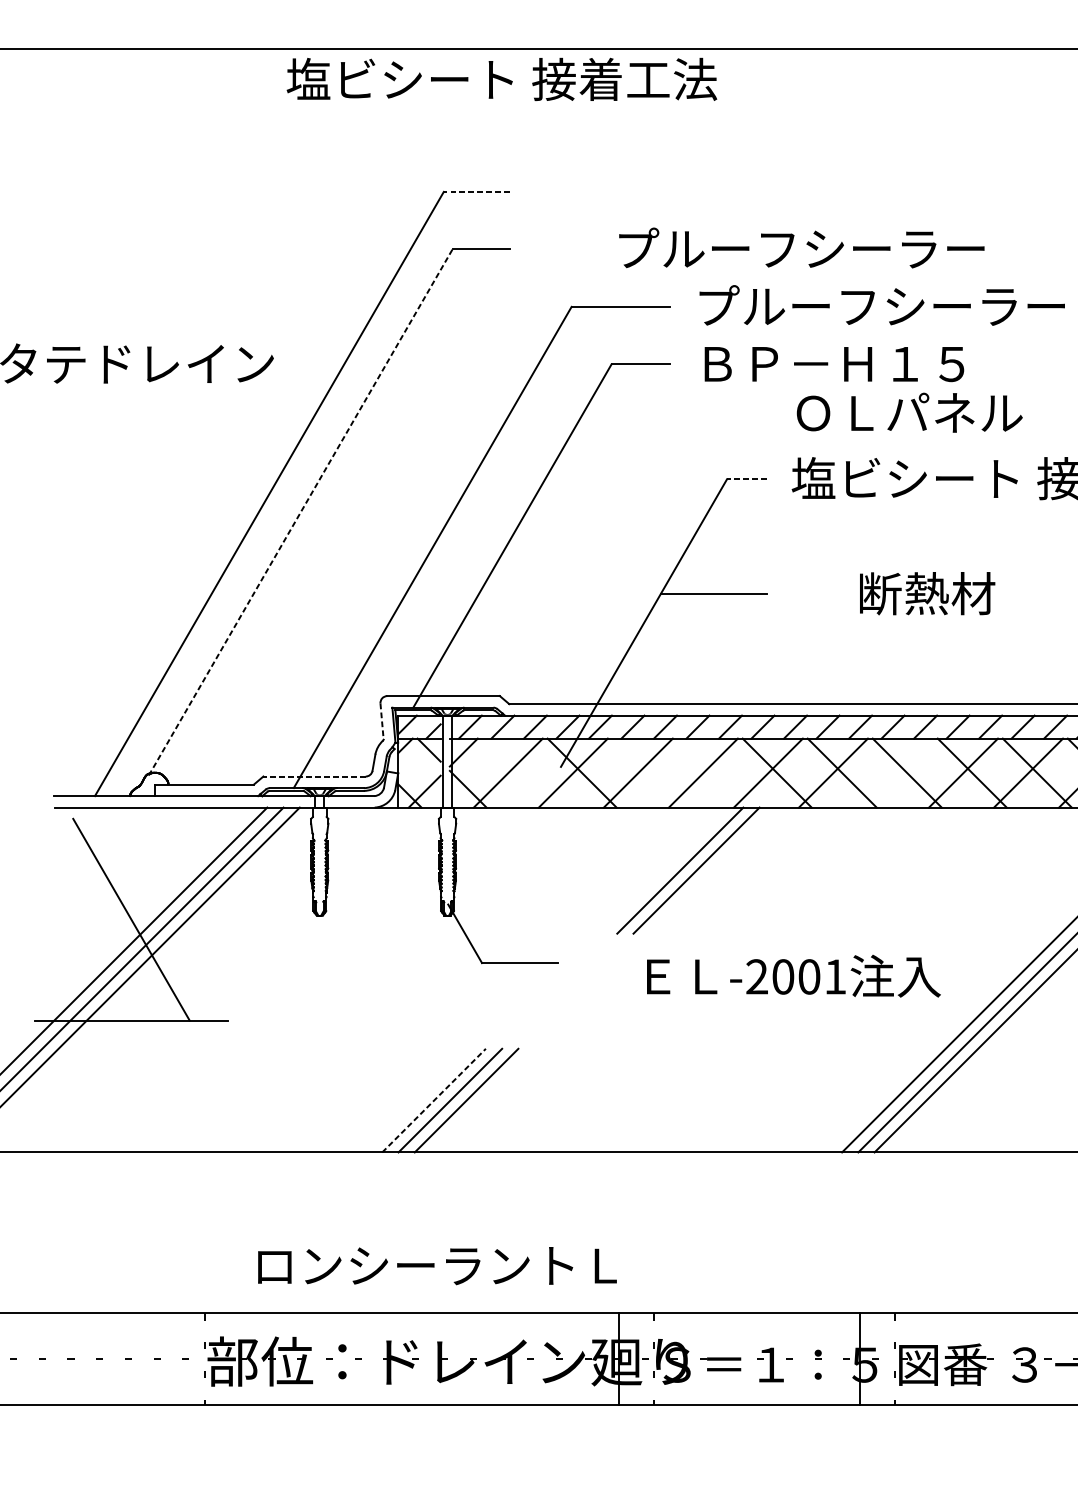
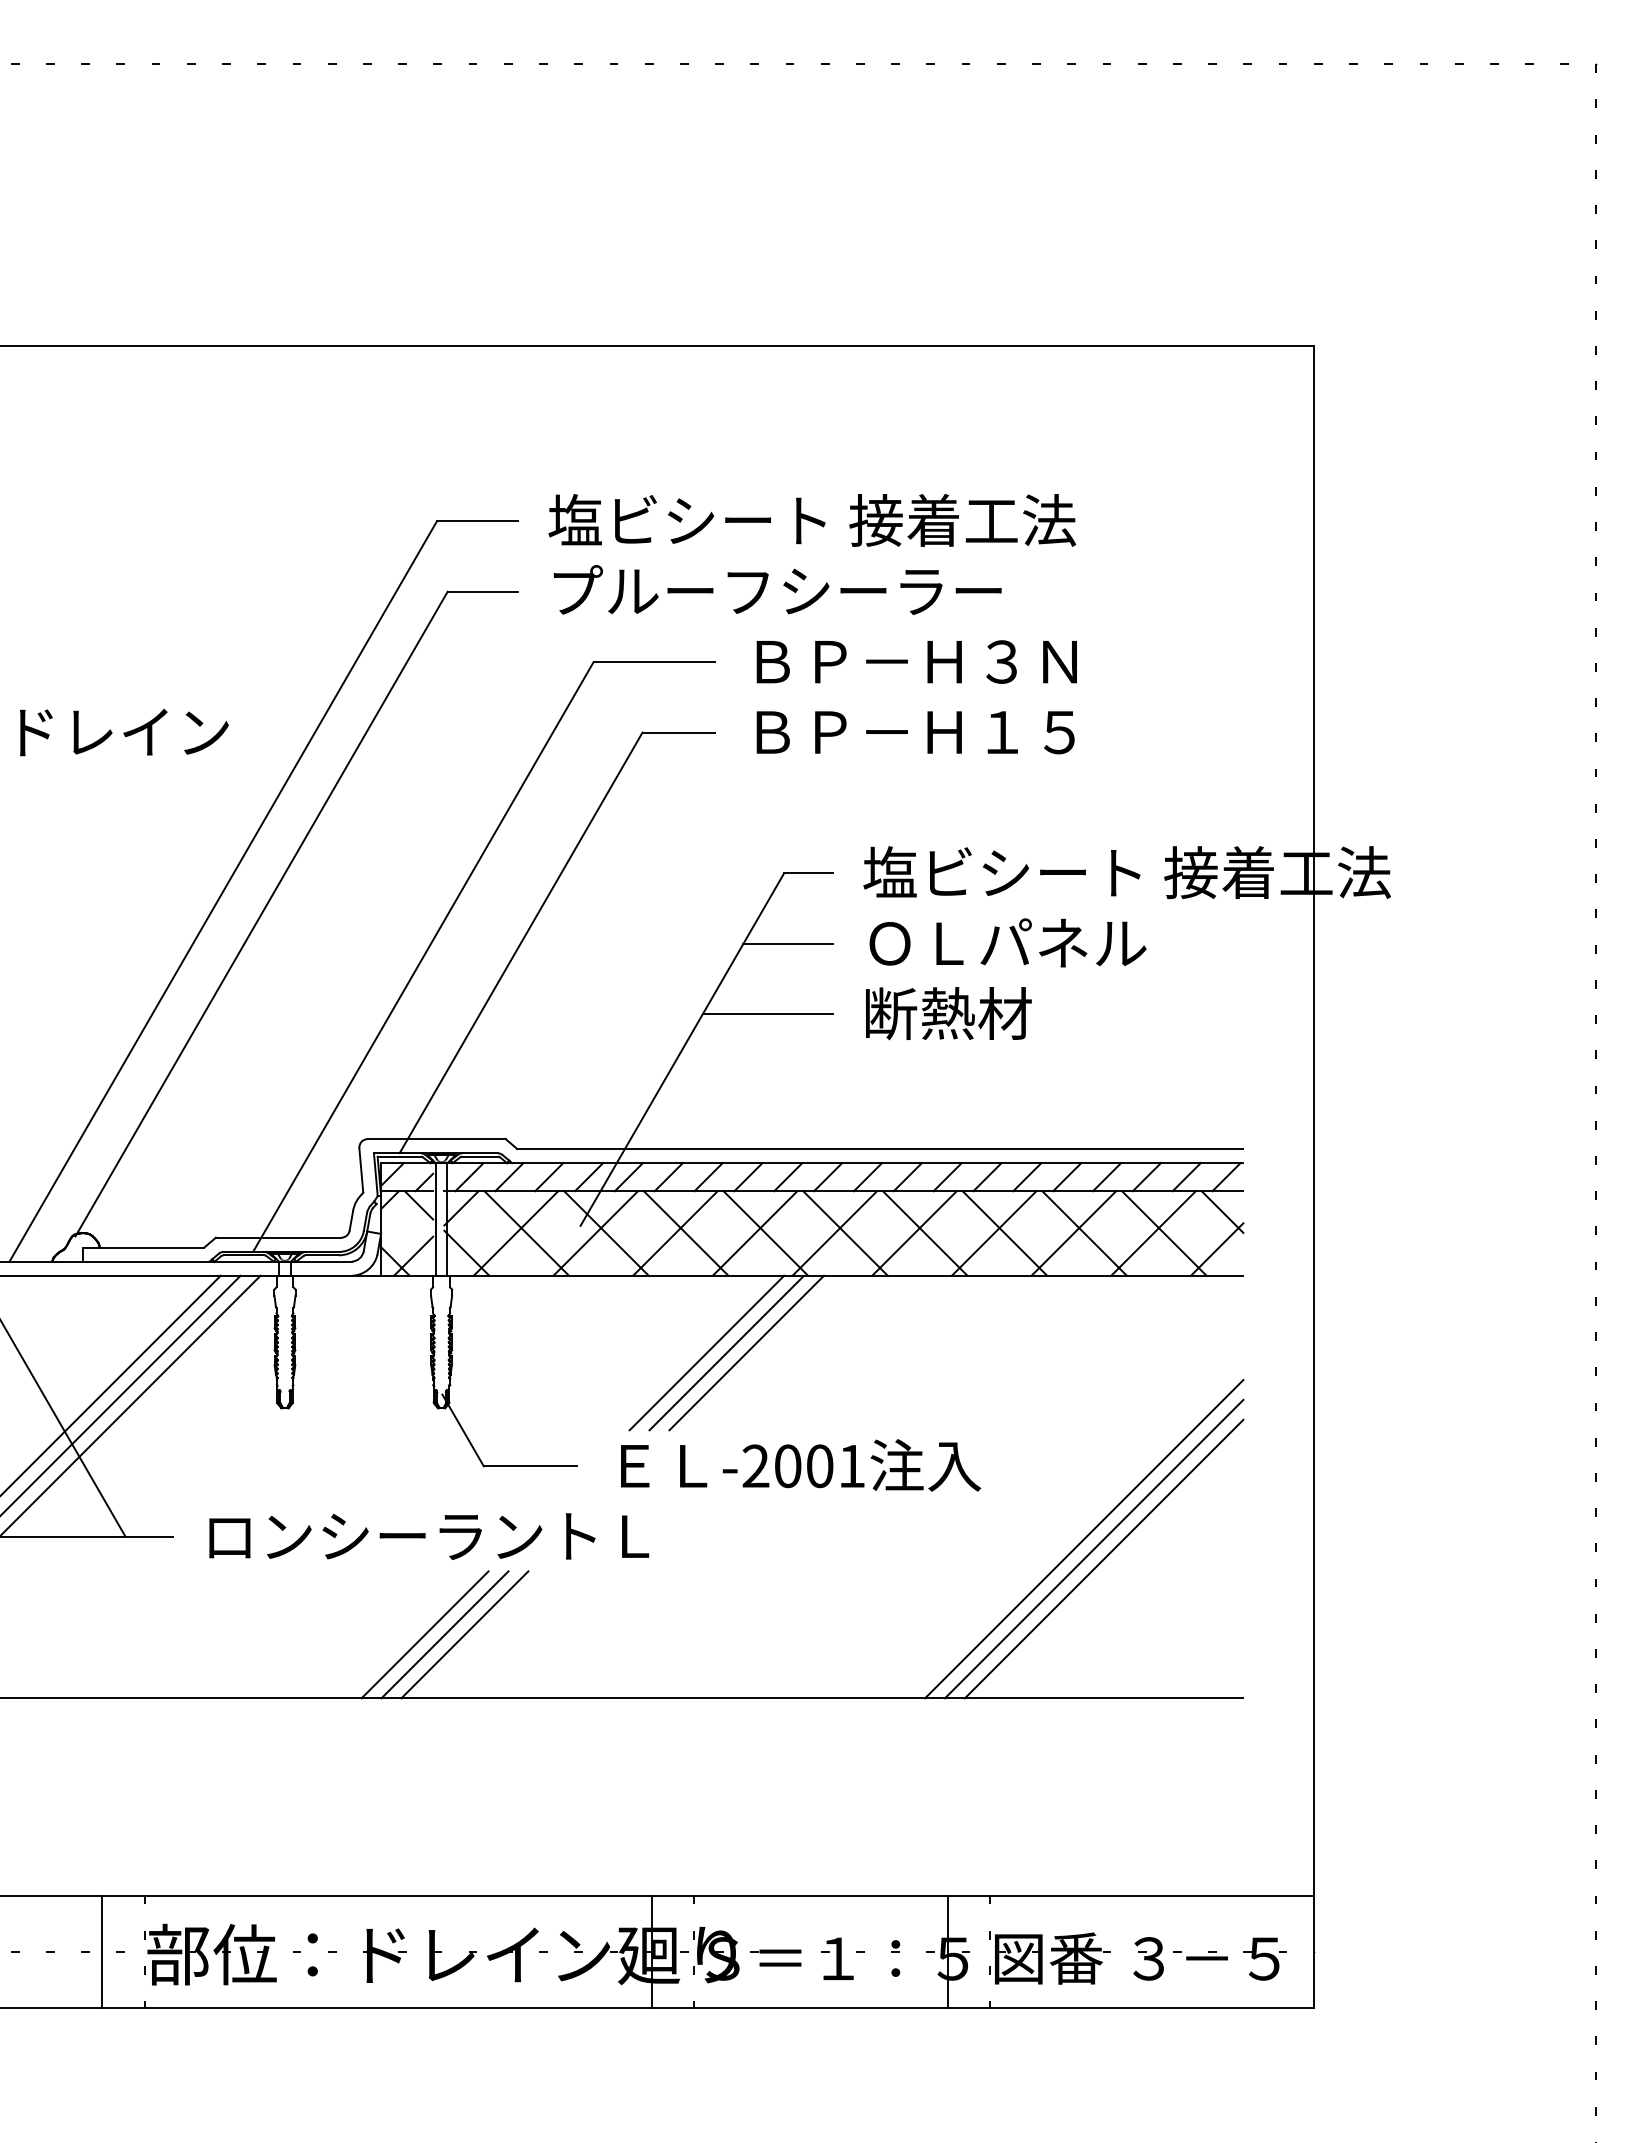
text: (501, 79) -> (811, 520), moved
line: (476, 192) -> (477, 521), dashed -> solid
text: (801, 247) -> (777, 589), moved
text: (882, 305) -> (974, 660), プルーフシーラー -> ＢＰ－Ｈ３Ｎ
text: (909, 412) -> (1007, 942), moved
line: (746, 479) -> (808, 873), dashed -> solid
line: (300, 511) -> (261, 913), dashed -> solid
line: (730, 536) -> (788, 943), added
text: (927, 593) -> (948, 1013), moved
line: (382, 721) -> (361, 1170), dashed -> solid
line: (516, 773) -> (526, 1233), added
line: (646, 773) -> (685, 1233), added
line: (711, 773) -> (765, 1233), added
line: (897, 773) -> (993, 1233), added
line: (314, 776) -> (278, 1237), dashed -> solid
line: (663, 870) -> (706, 1352), added
text: (794, 976) -> (801, 1465), moved
line: (434, 1100) -> (425, 1634), dashed -> solid
text: (437, 1265) -> (429, 1536), moved
line: (170, 1358) -> (102, 1951), added

